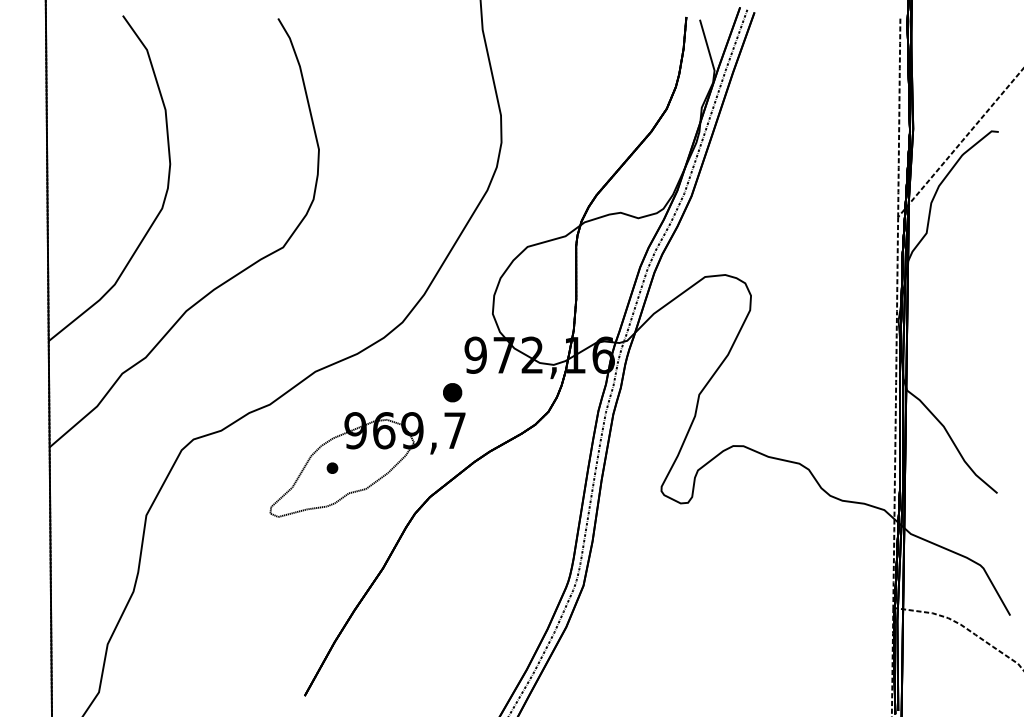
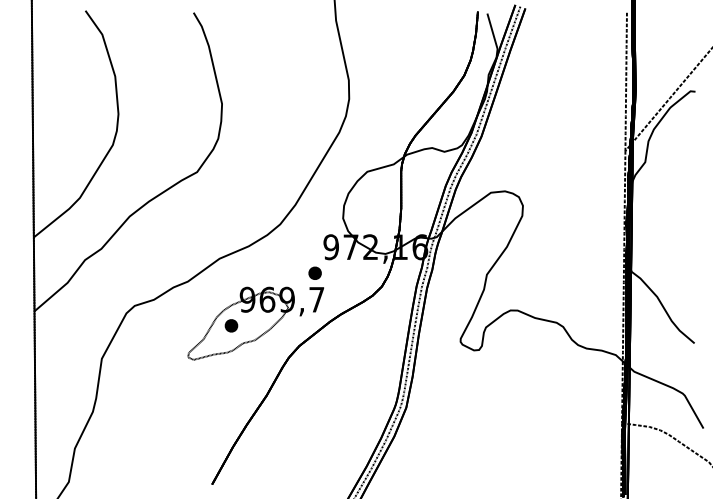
part: (332, 467) -> (231, 325), size x1.67

